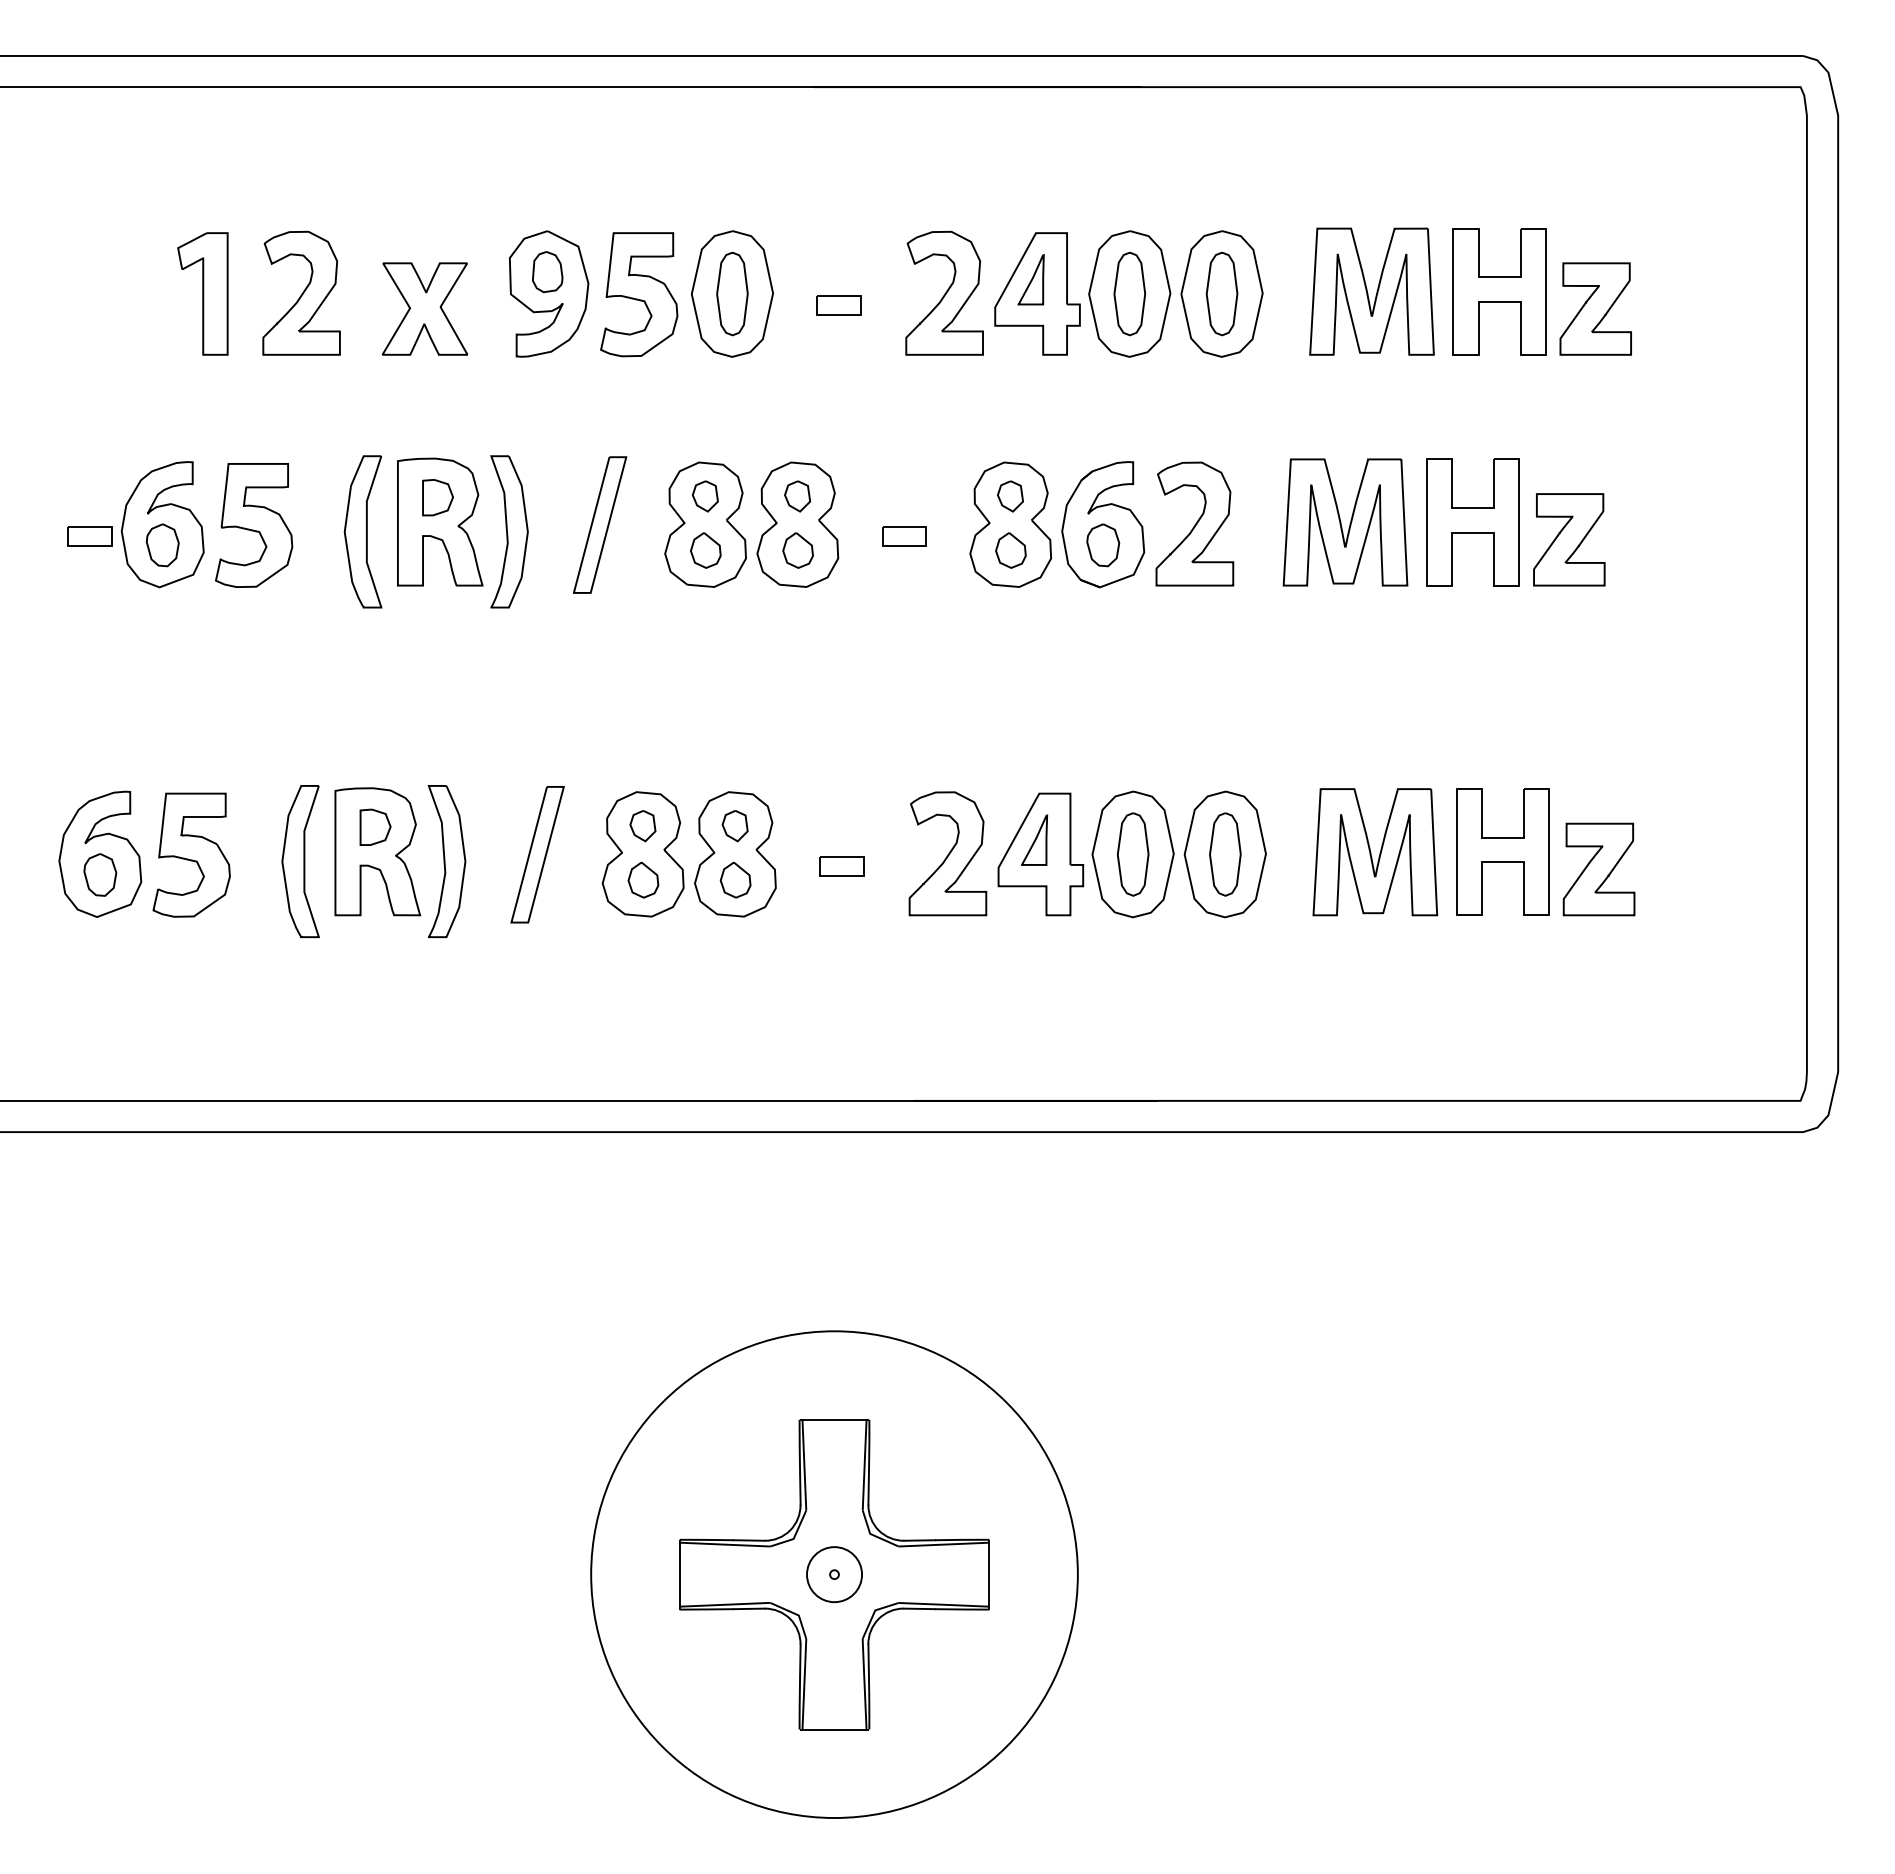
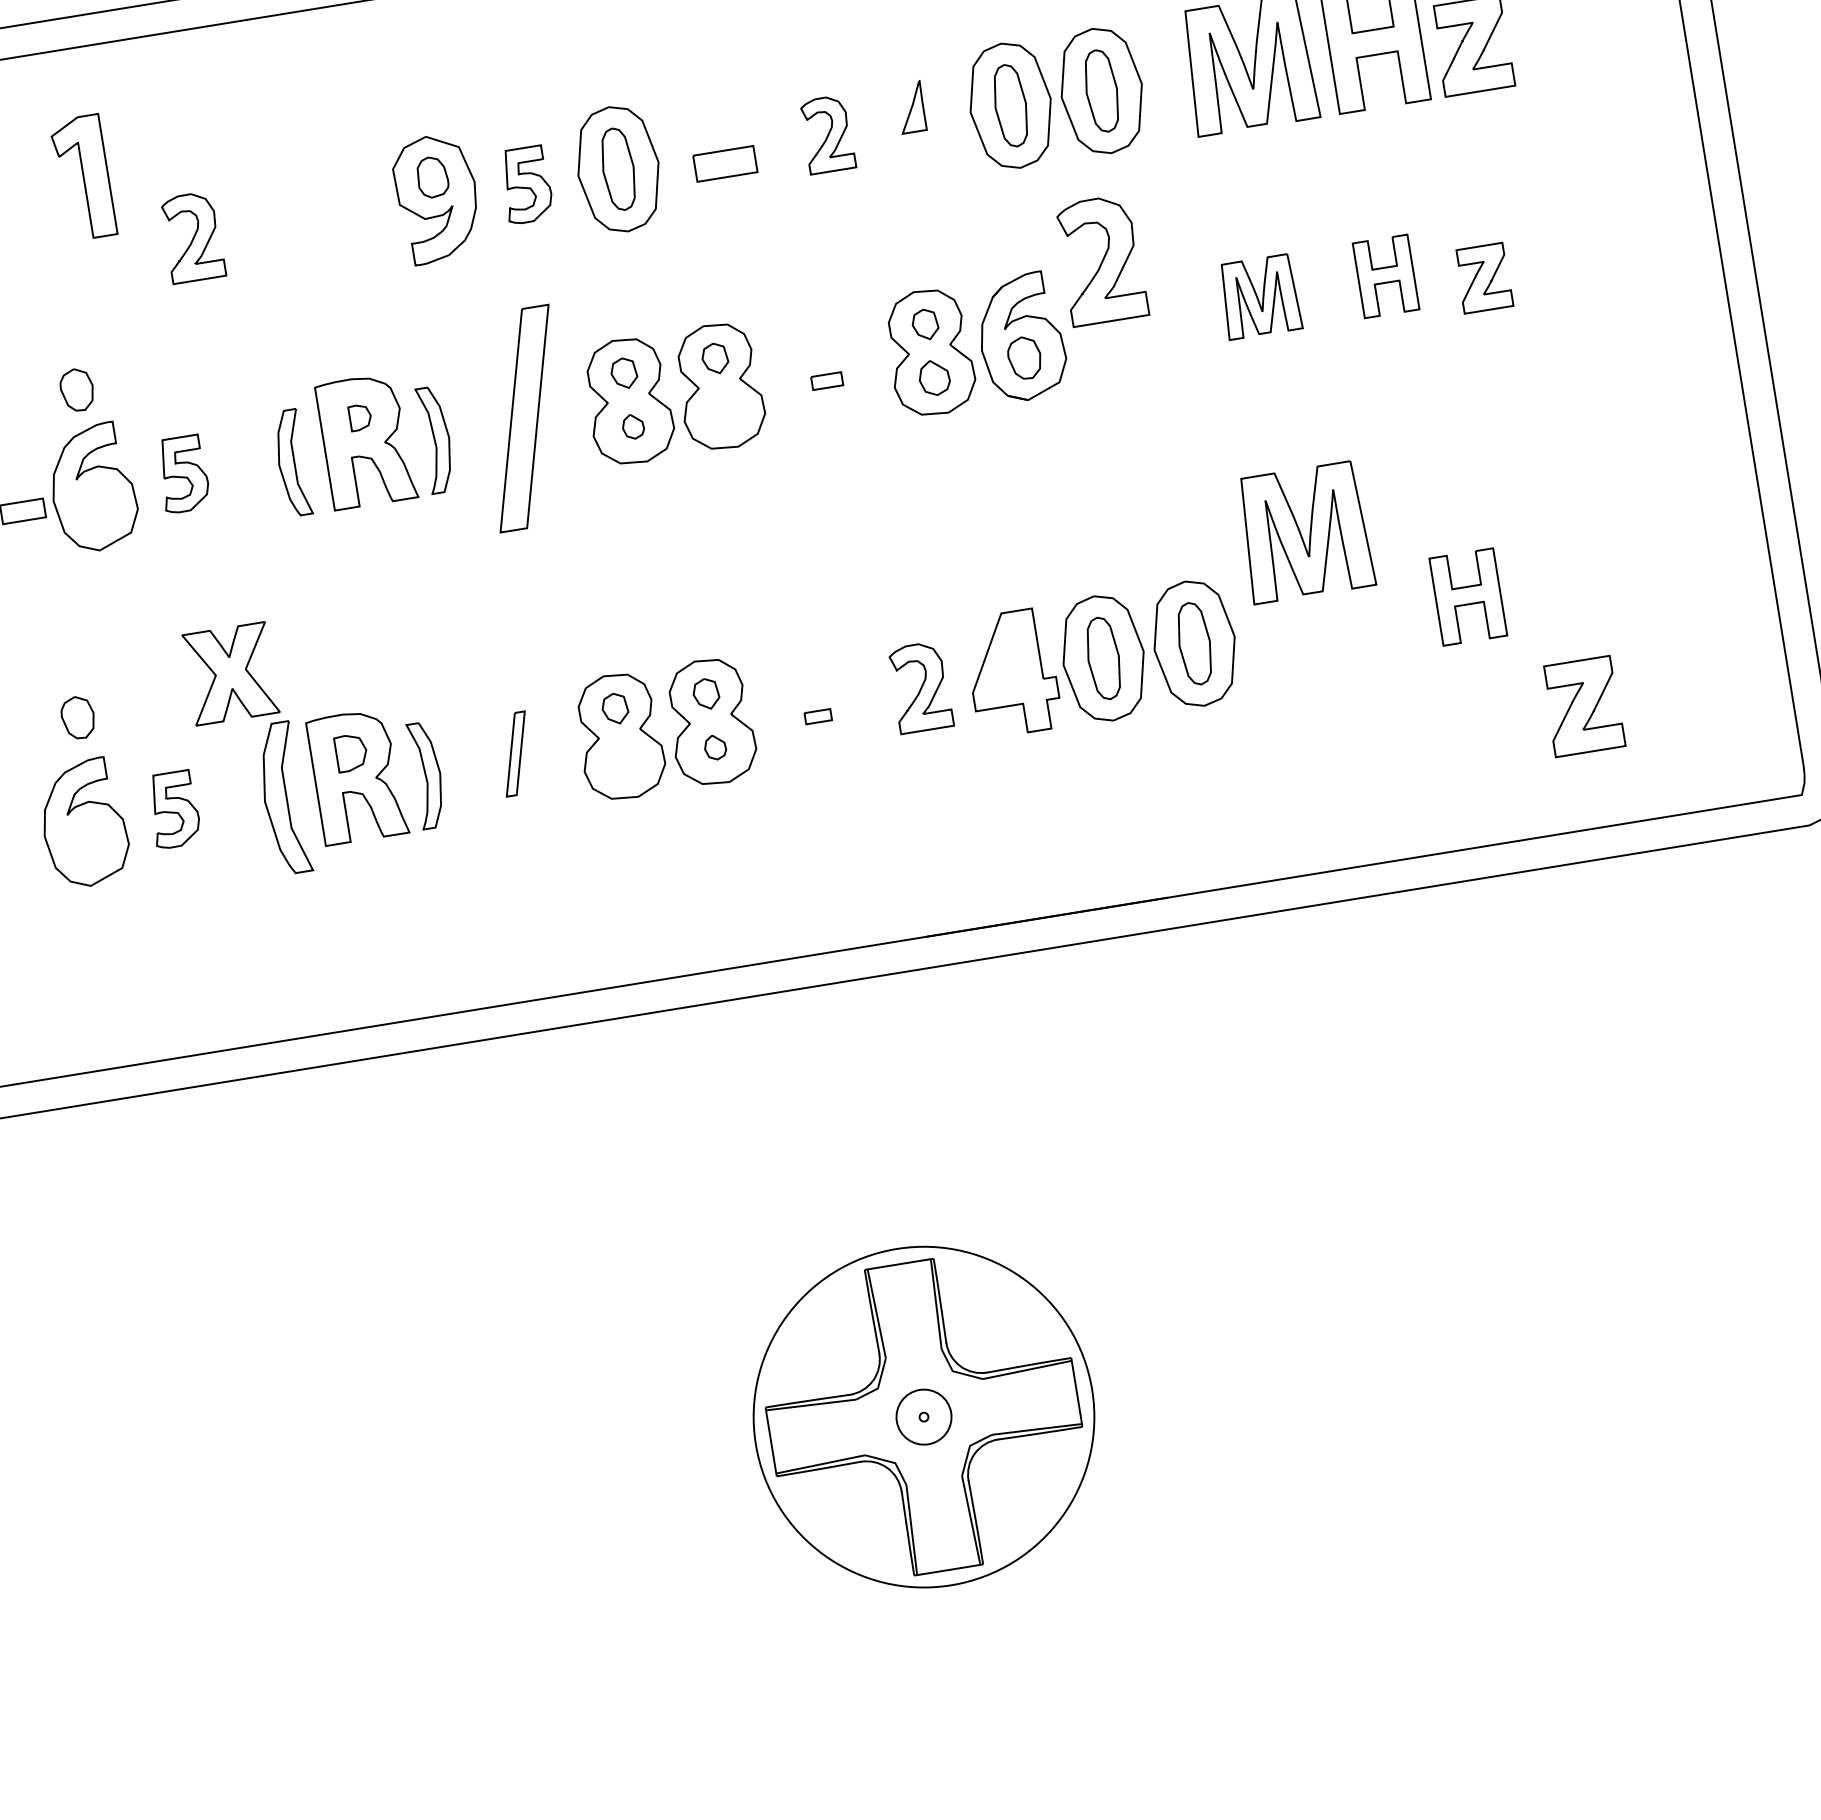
part: (301, 292) -> (192, 236), size x0.7
part: (944, 292) -> (827, 133), size x0.6
part: (202, 293) -> (82, 177), moved
part: (1037, 293) -> (919, 120), removed
part: (639, 294) -> (526, 184), size x0.6
part: (838, 305) -> (725, 163), size x1.4
part: (424, 308) -> (230, 673), moved
part: (437, 497) -> (359, 417), size x0.7
part: (1345, 522) -> (1260, 296), size x0.6
part: (1472, 522) -> (1385, 276), size x0.6
part: (1194, 523) -> (1101, 259), moved
part: (600, 524) -> (525, 417), size x1.6
part: (254, 525) -> (183, 474), size x0.6
part: (362, 531) -> (291, 462), size x0.7
part: (509, 531) -> (436, 439), size x0.7
part: (904, 536) -> (827, 381), size x0.7
part: (1569, 539) -> (1484, 277), size x0.7
part: (162, 545) -> (76, 390), moved
part: (705, 550) -> (632, 426), size x0.7
part: (797, 550) -> (723, 412), removed
part: (1034, 839) -> (1003, 659), removed
part: (1502, 851) -> (1467, 596), size x0.7
part: (1375, 852) -> (1305, 532), moved
part: (947, 853) -> (920, 687), size x0.7
part: (191, 854) -> (174, 809), size x0.6
part: (537, 854) -> (515, 753), size x0.6
part: (446, 861) -> (426, 775), size x0.7
part: (841, 866) -> (817, 716), size x0.6
part: (1598, 869) -> (1582, 706), moved
part: (100, 874) -> (78, 717), moved
part: (643, 880) -> (624, 762), removed
part: (735, 880) -> (715, 747), size x0.7
circle: (834, 1574) -> (923, 1416), size x0.7

